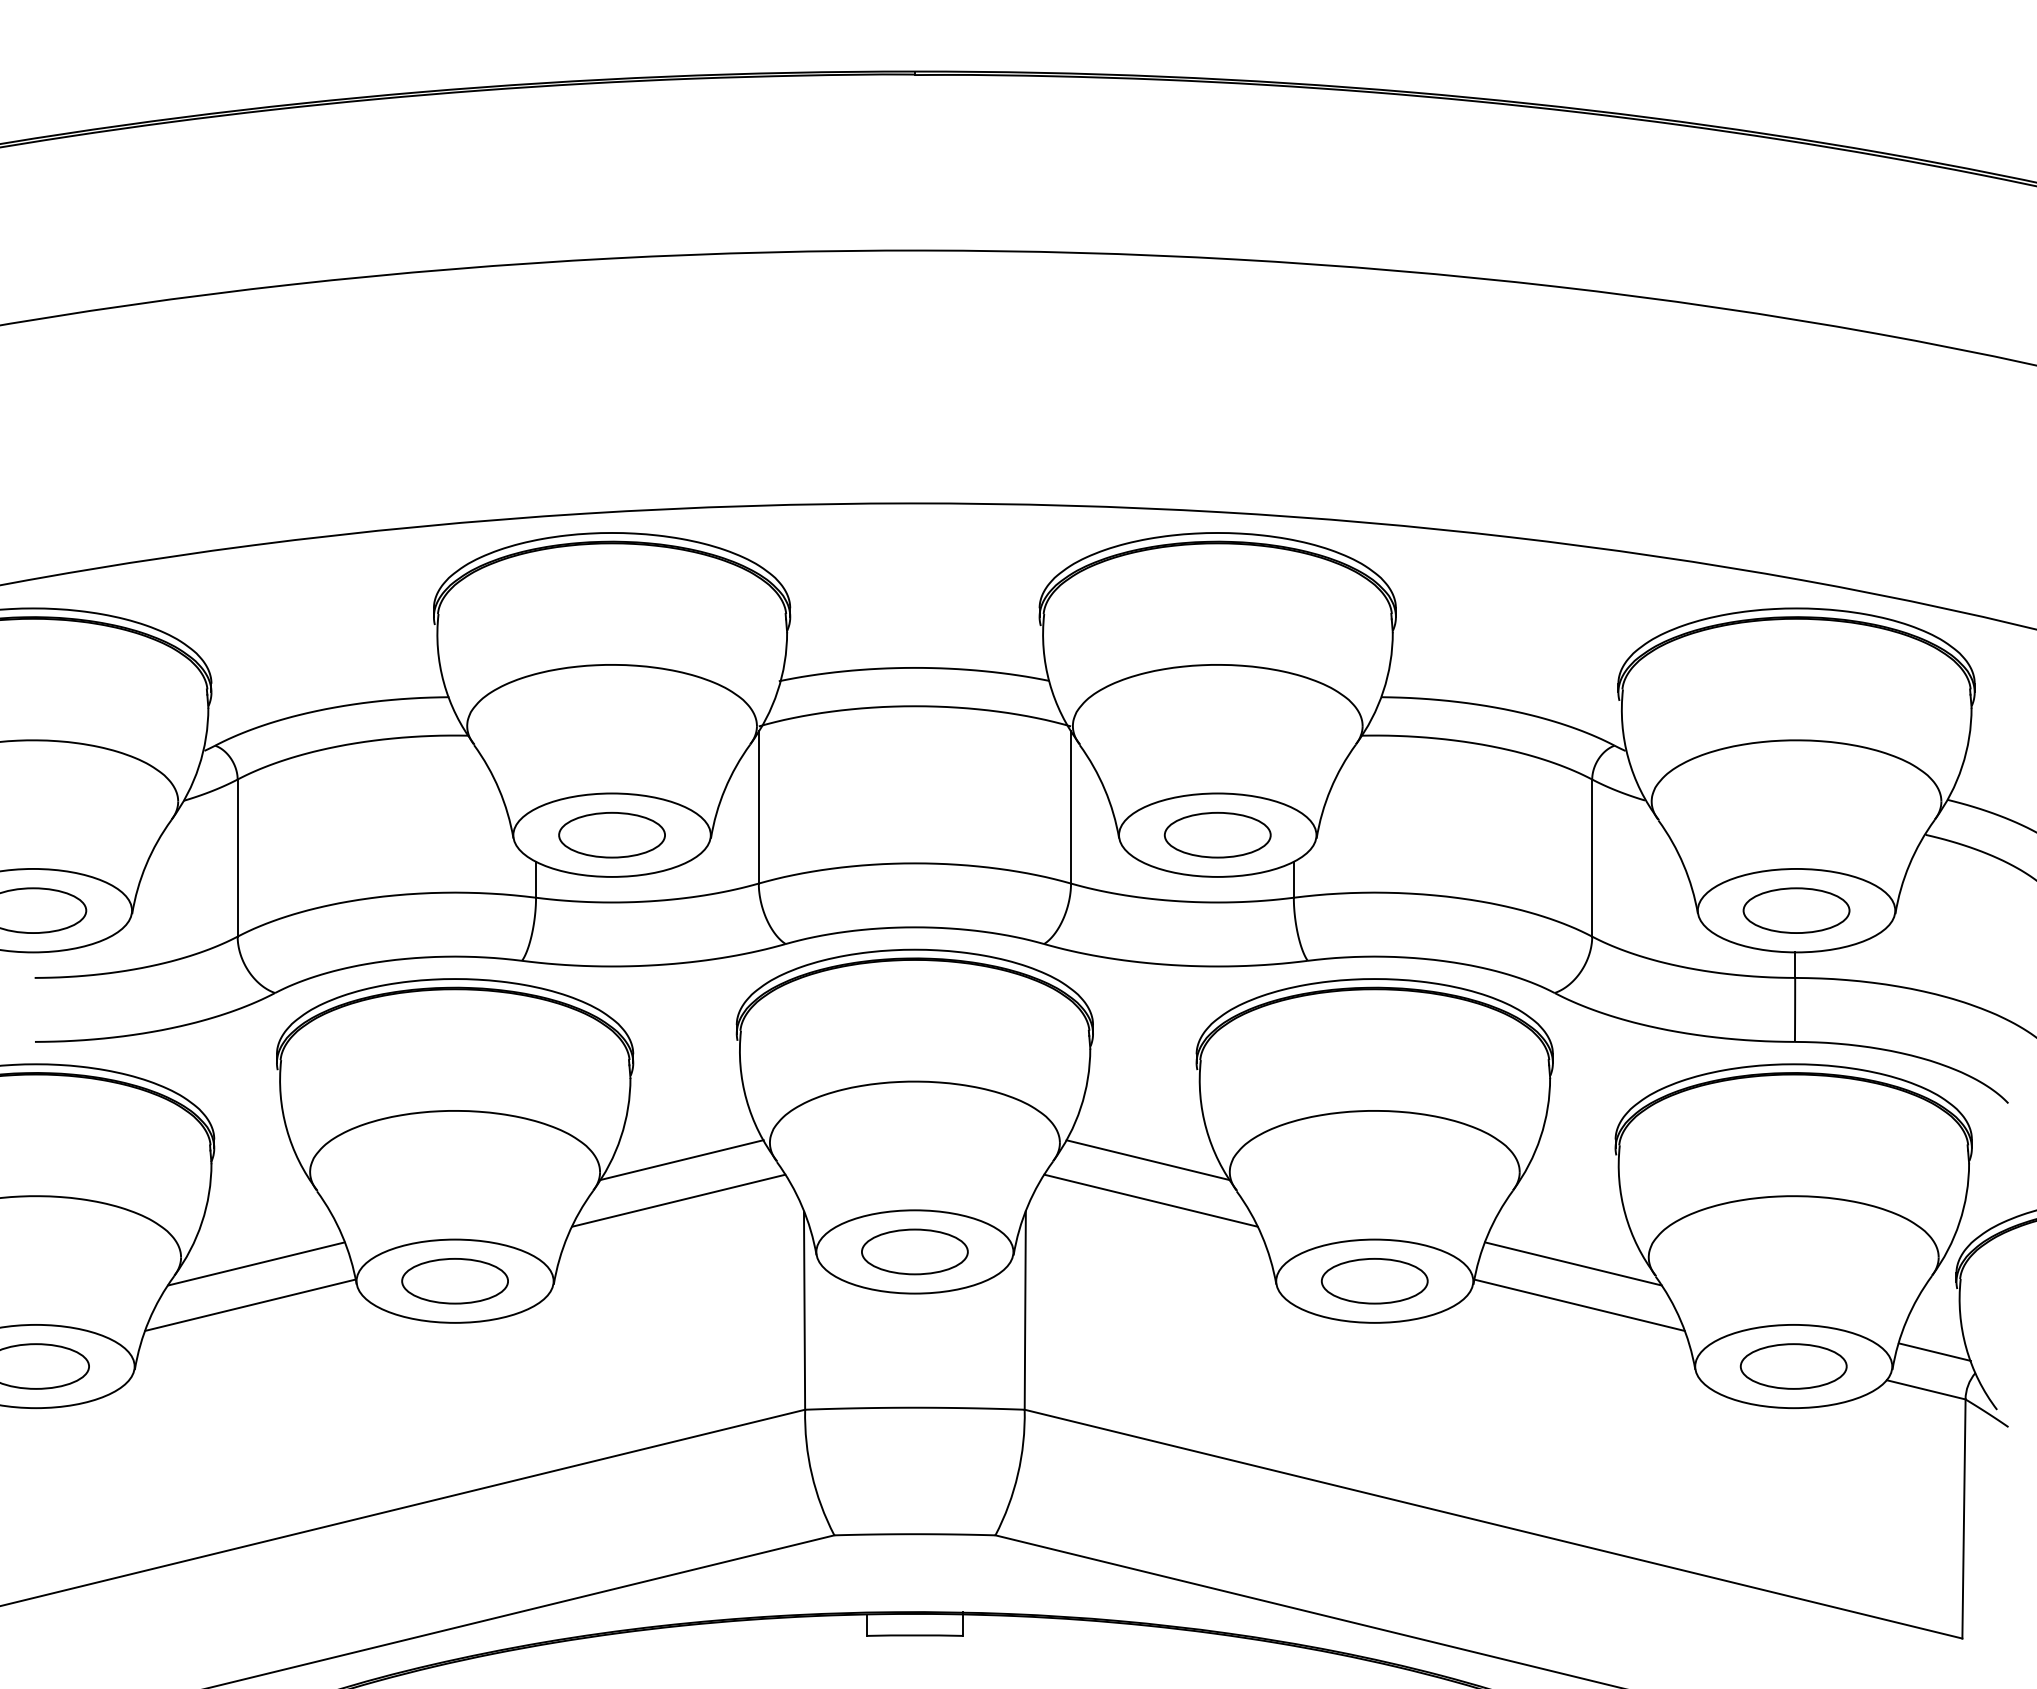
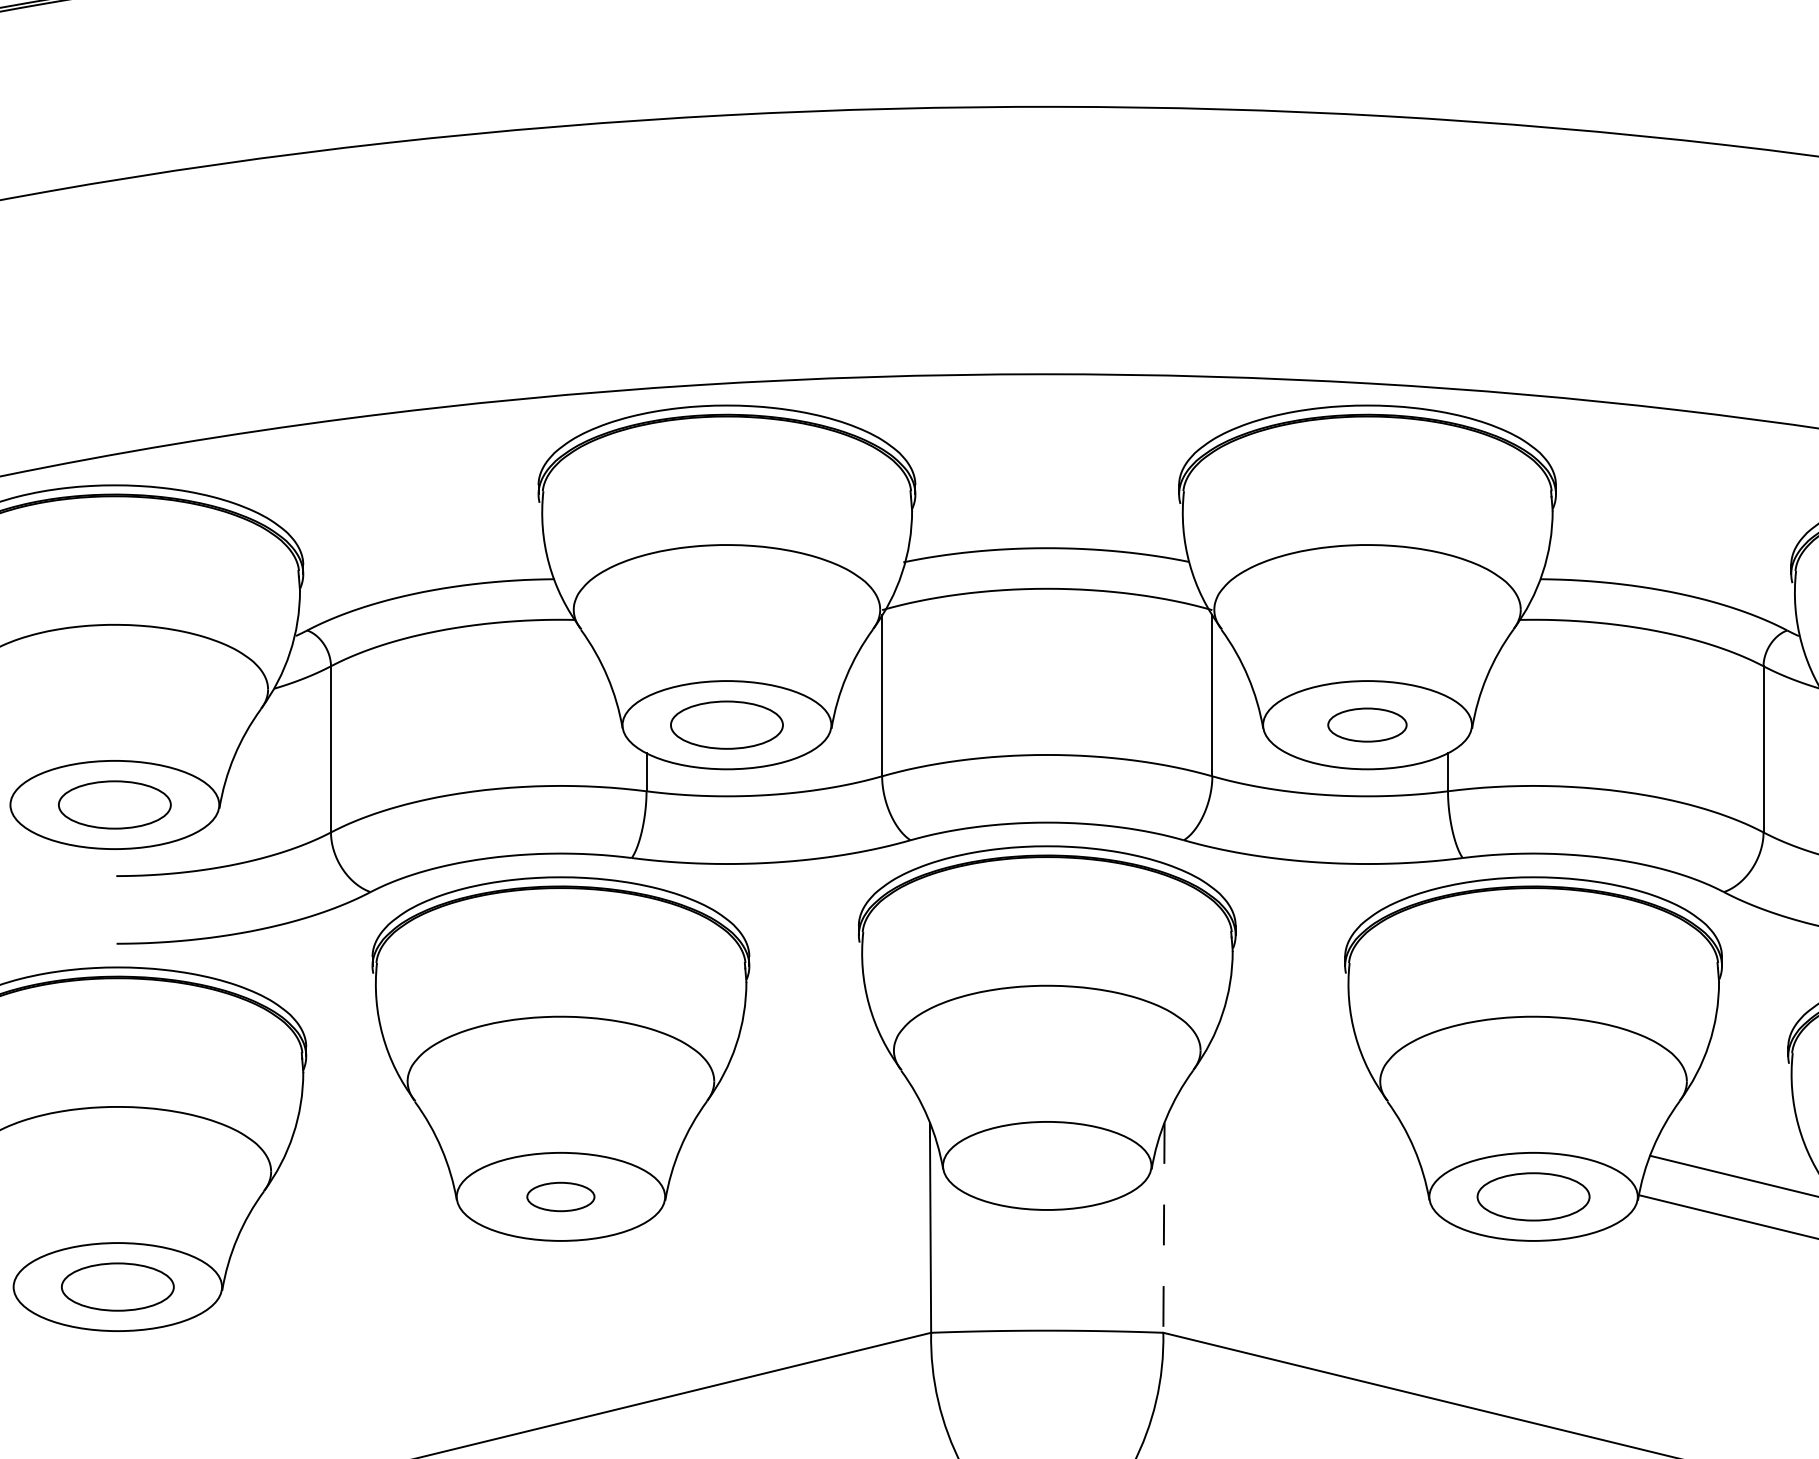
part: (1217, 834) -> (1367, 724), size x0.7
line: (1147, 1159) -> (1293, 1068), removed
line: (681, 1160) -> (800, 1069), removed
line: (678, 1200) -> (797, 1111), removed
line: (1150, 1200) -> (1296, 1111), removed
part: (914, 1251) -> (1046, 1165), removed
line: (256, 1263) -> (350, 1178), removed
part: (454, 1281) -> (560, 1197), size x0.6
line: (250, 1304) -> (344, 1221), removed
line: (1025, 1311) -> (1164, 1228), solid -> dashed

